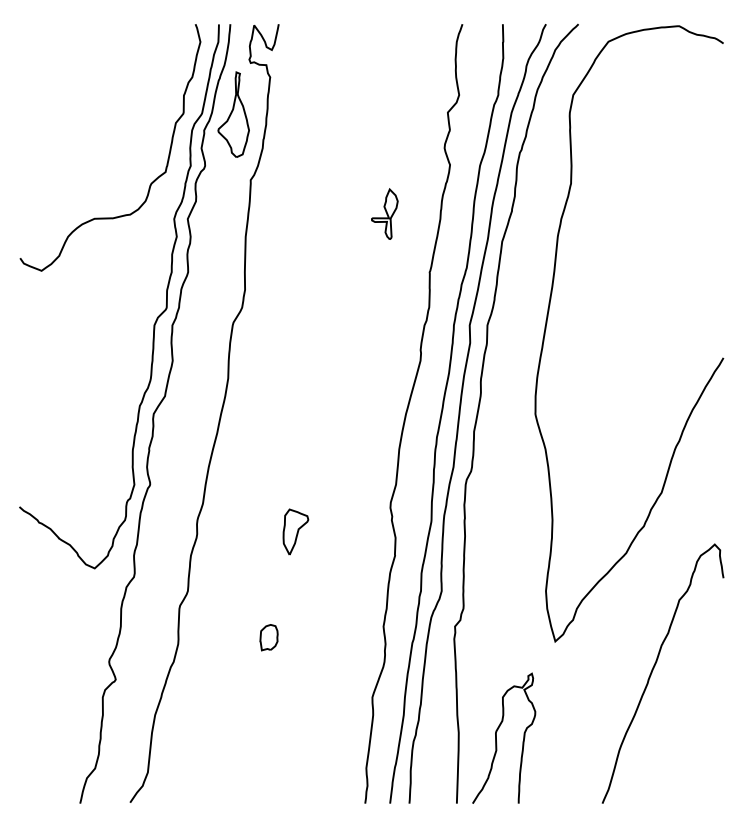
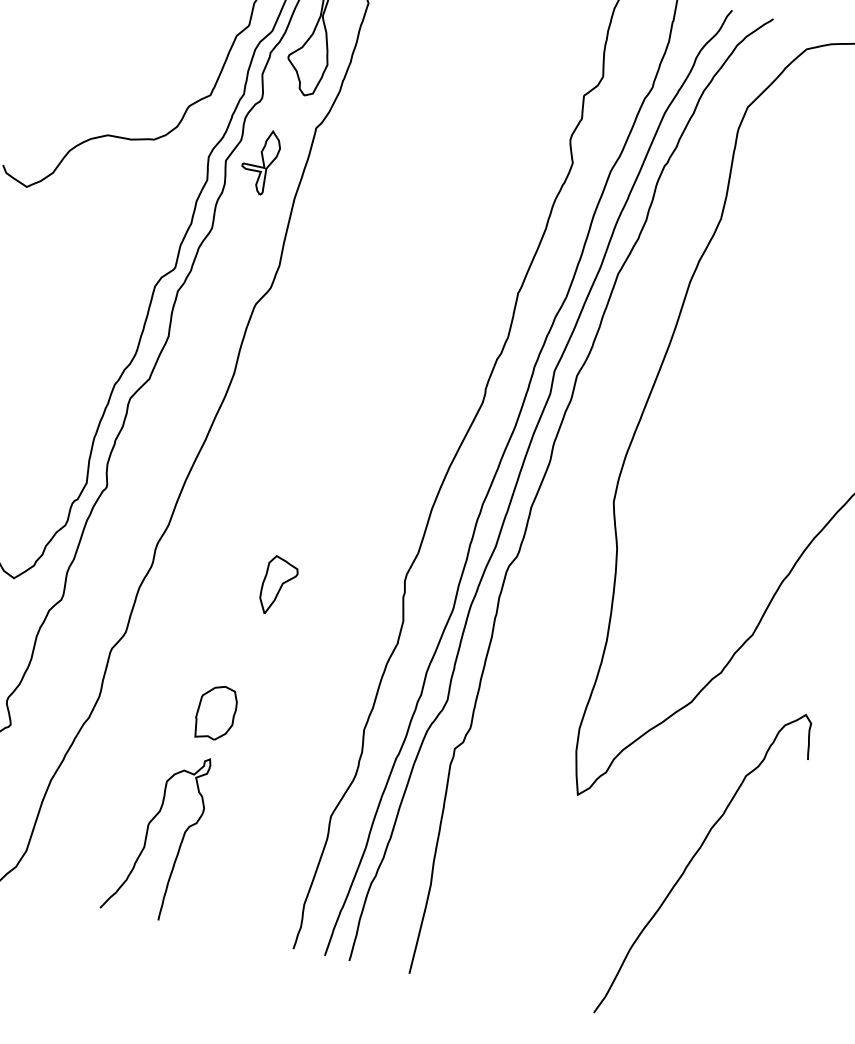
part: (384, 213) -> (260, 160), moved
part: (268, 637) -> (215, 712), size x1.67
curve: (496, 737) -> (148, 830), moved

